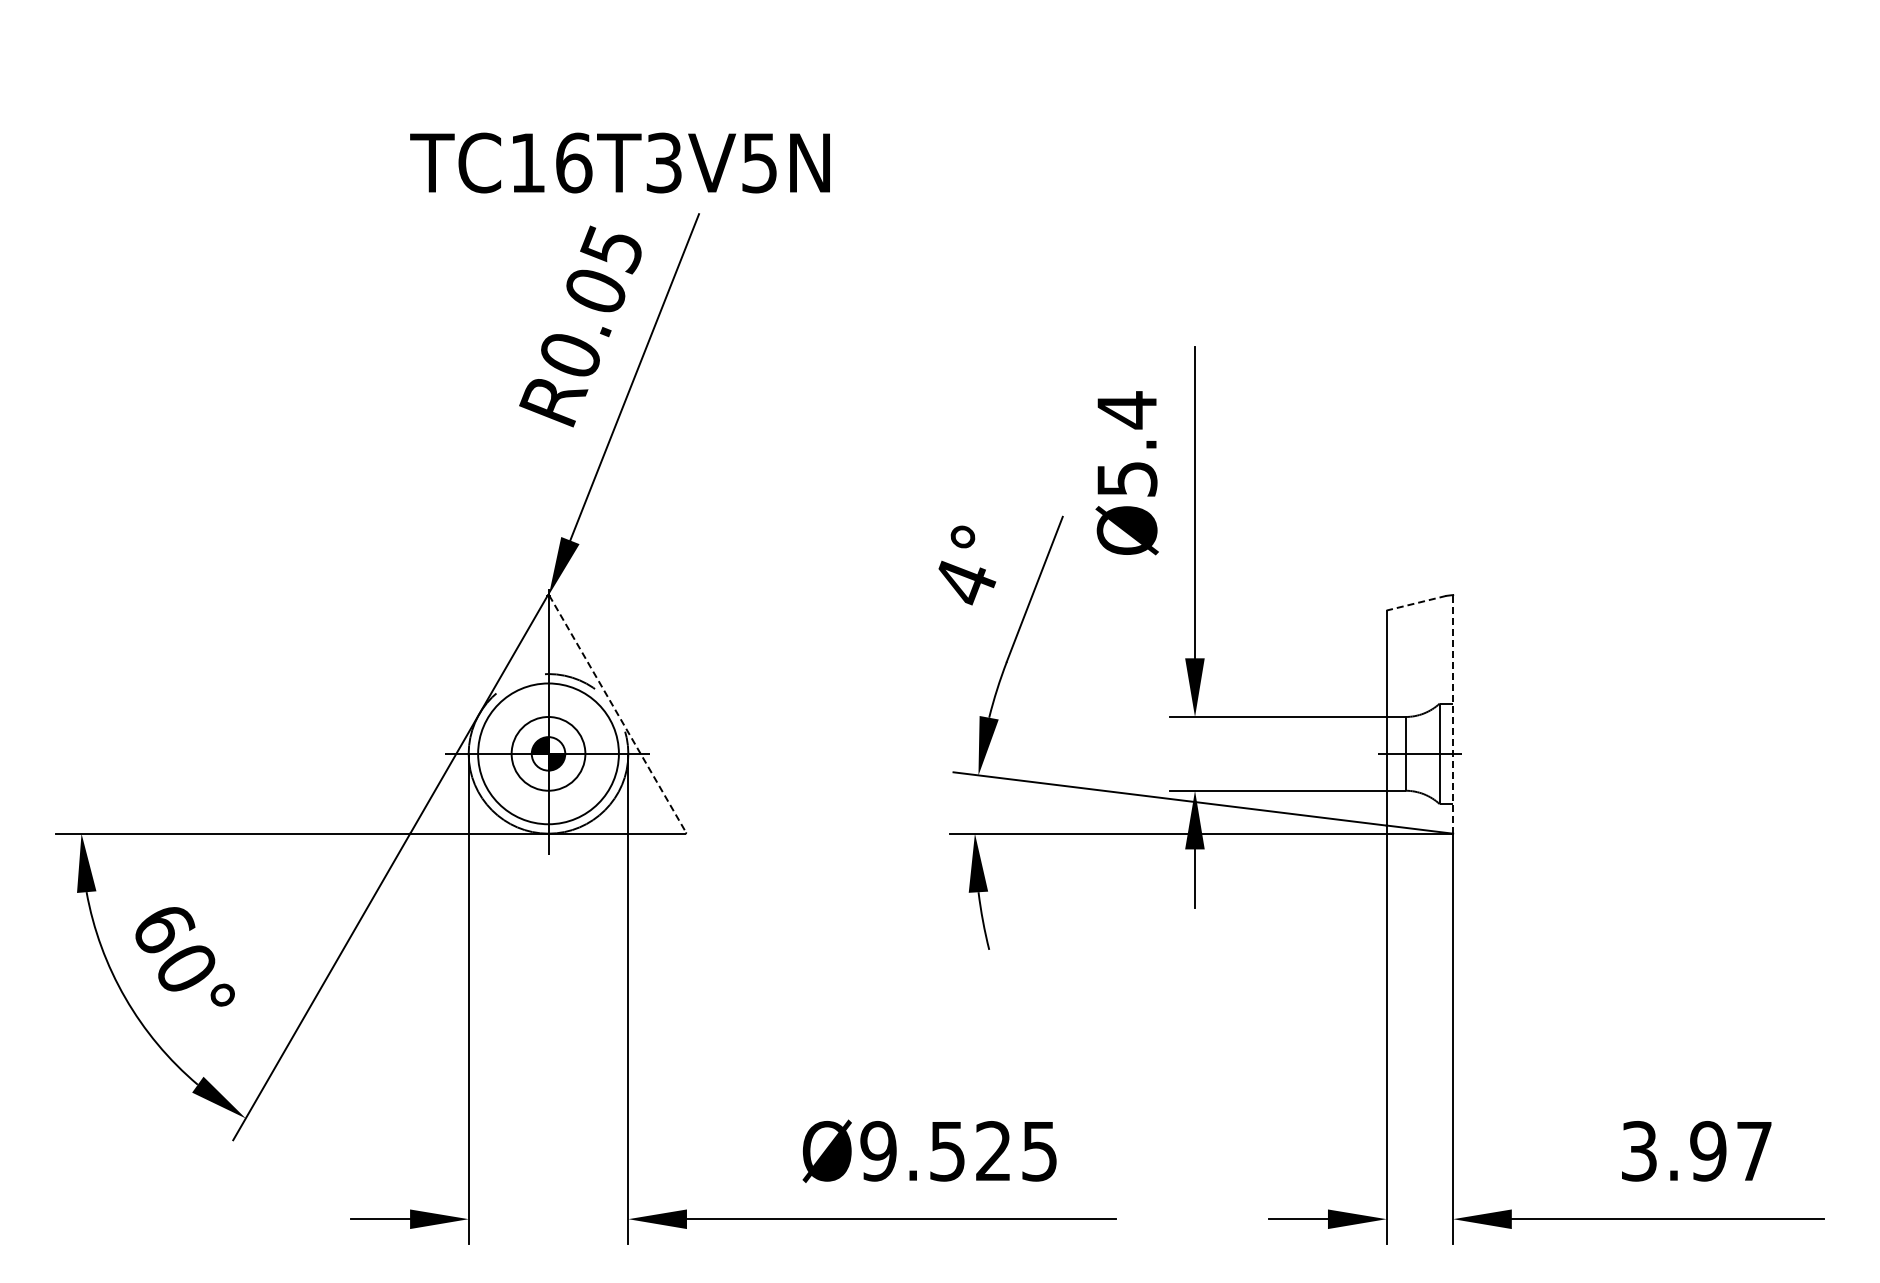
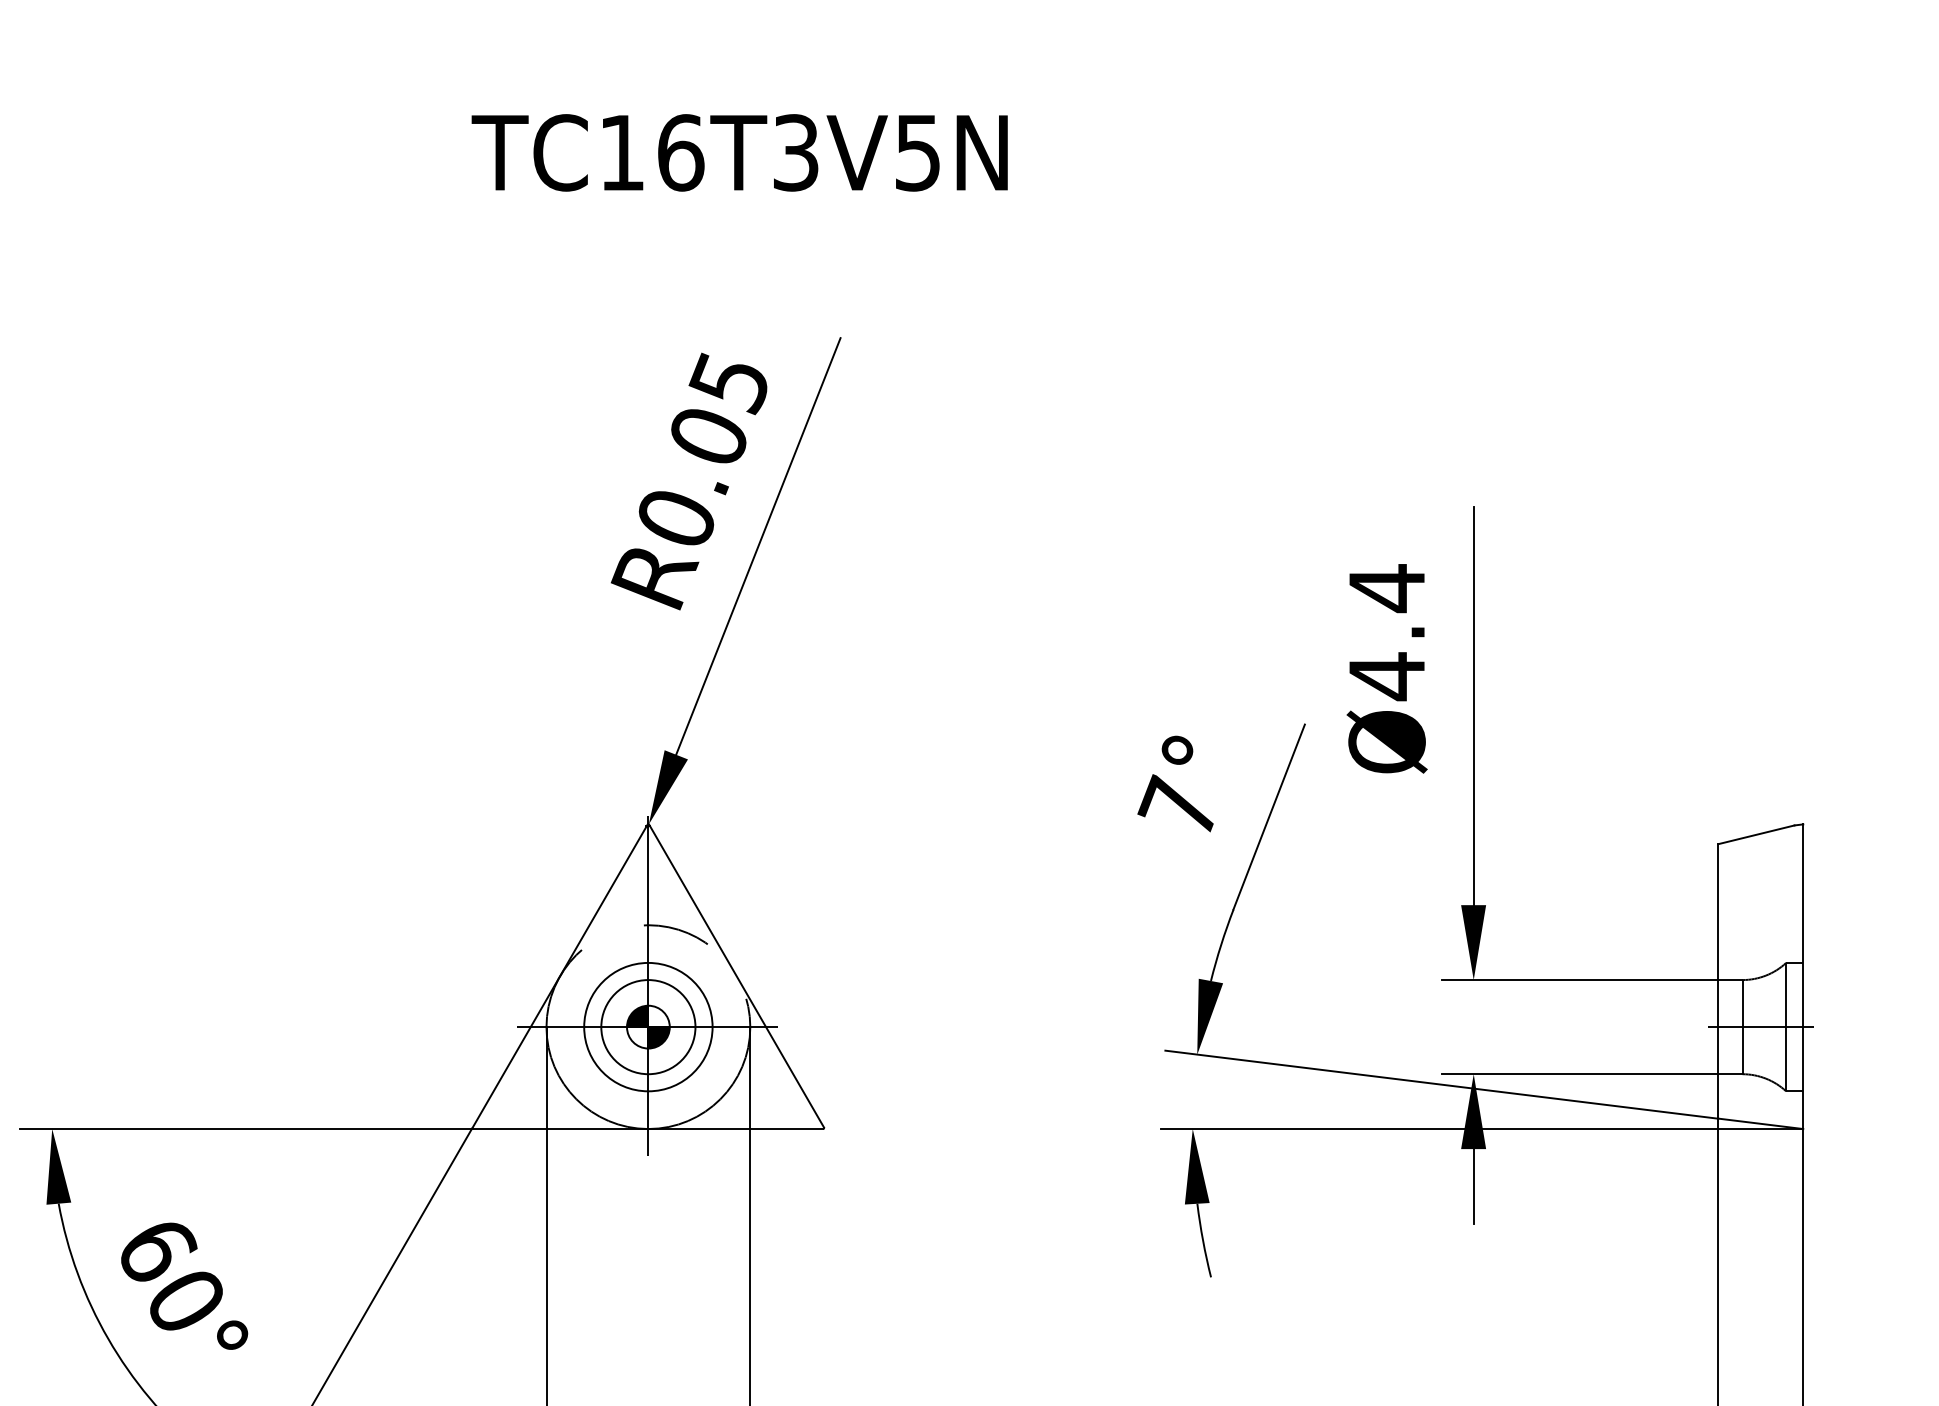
text: (619, 162) -> (739, 152), moved
text: (1127, 479) -> (1387, 676), Ø5.4 -> Ø4.4
text: (963, 580) -> (1178, 805), 4° -> 7°
line: (1416, 603) -> (1756, 835), dashed -> solid
line: (617, 713) -> (736, 975), dashed -> solid
line: (1453, 713) -> (1803, 975), dashed -> solid
circle: (548, 753) -> (648, 1026), size x0.71

